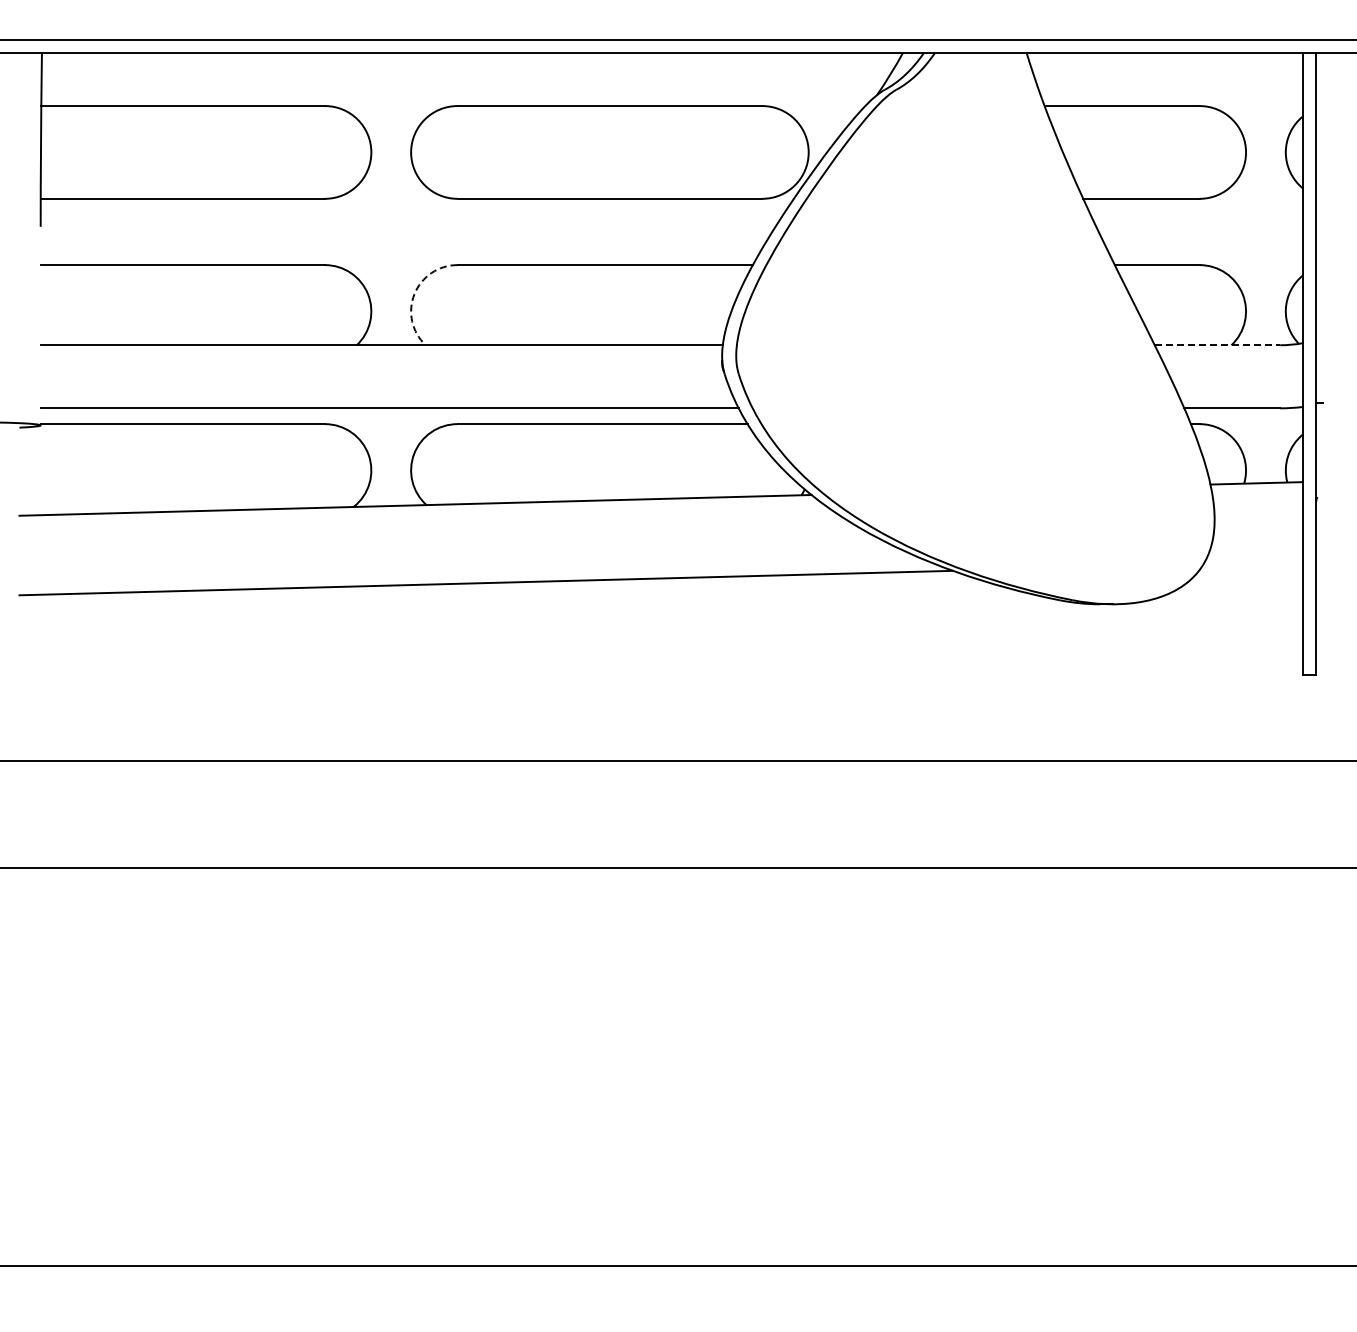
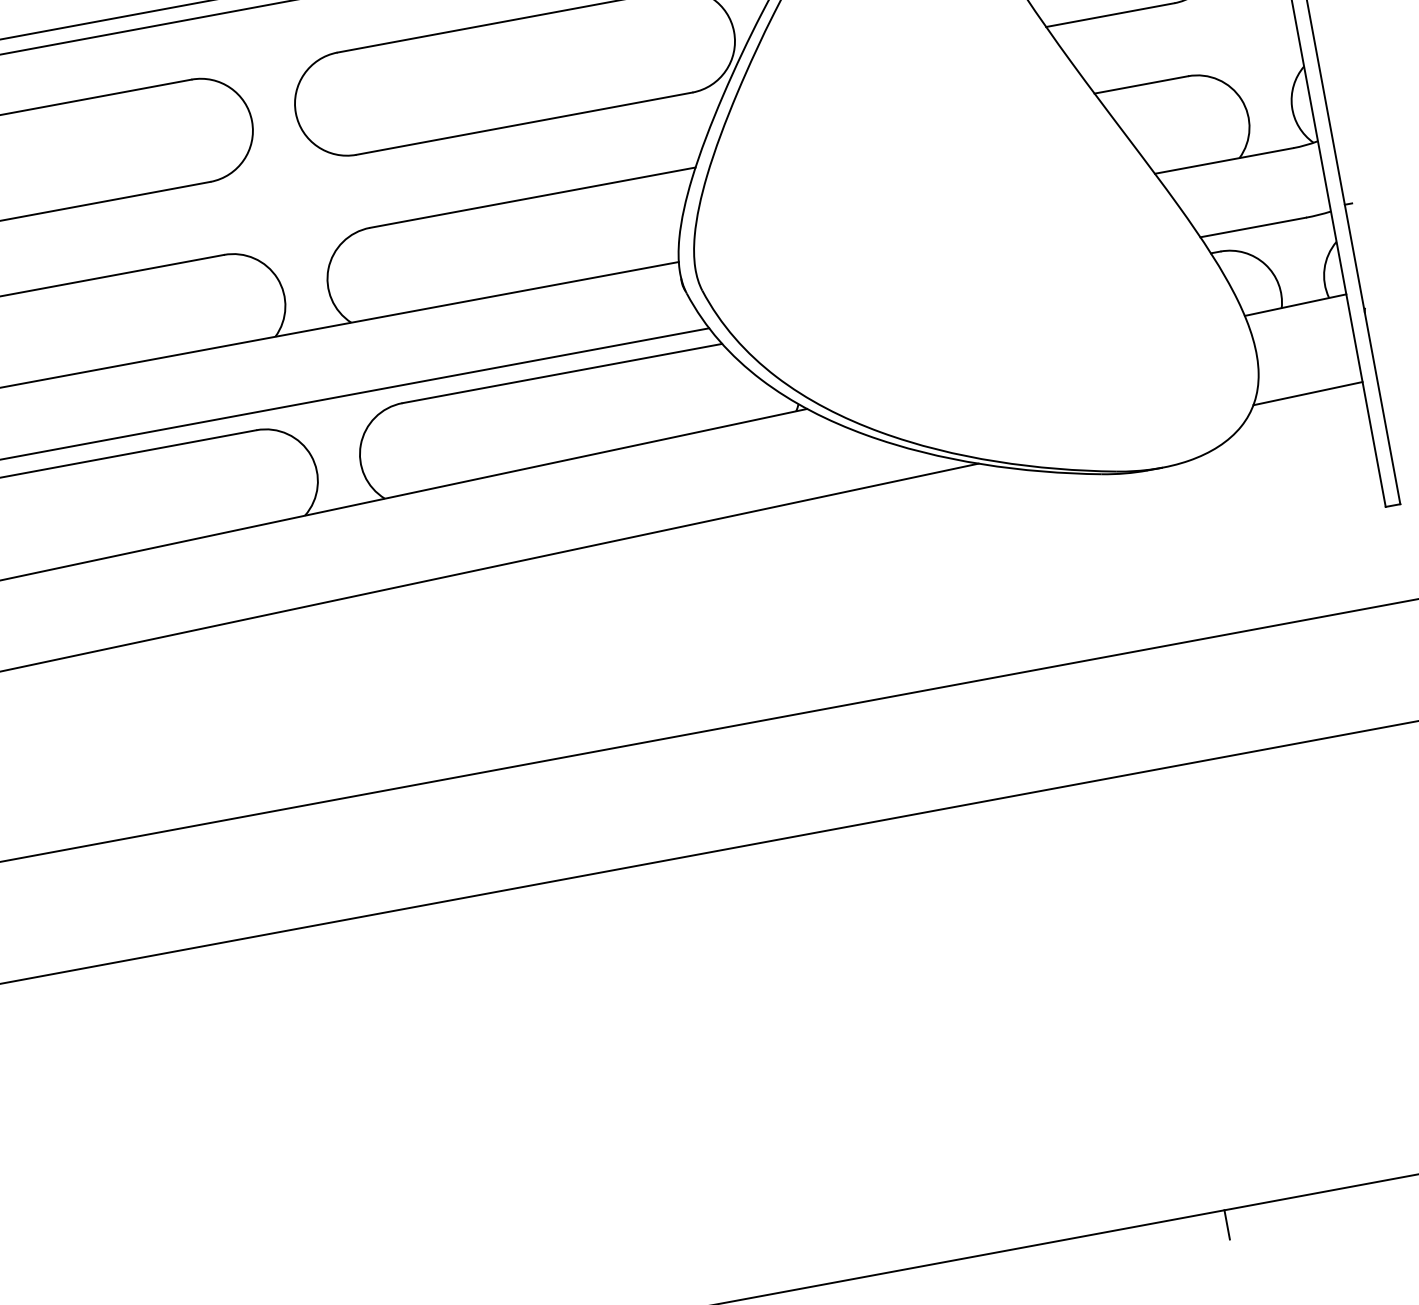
arc: (414, 294) -> (328, 269), dashed -> solid
line: (1217, 345) -> (1224, 161), dashed -> solid
line: (1253, 562) -> (1308, 393), added
line: (1047, 1278) -> (1227, 1224), added

